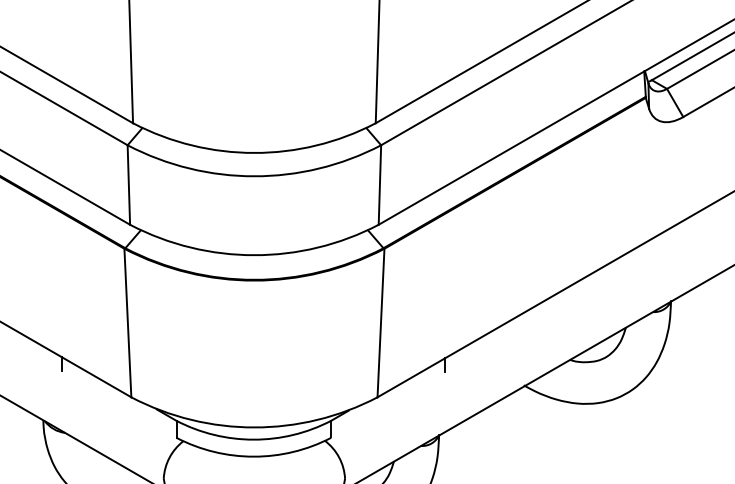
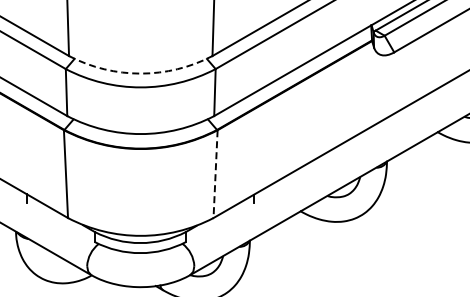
arc: (253, 152) -> (140, 73), solid -> dashed
line: (380, 323) -> (215, 174), solid -> dashed

